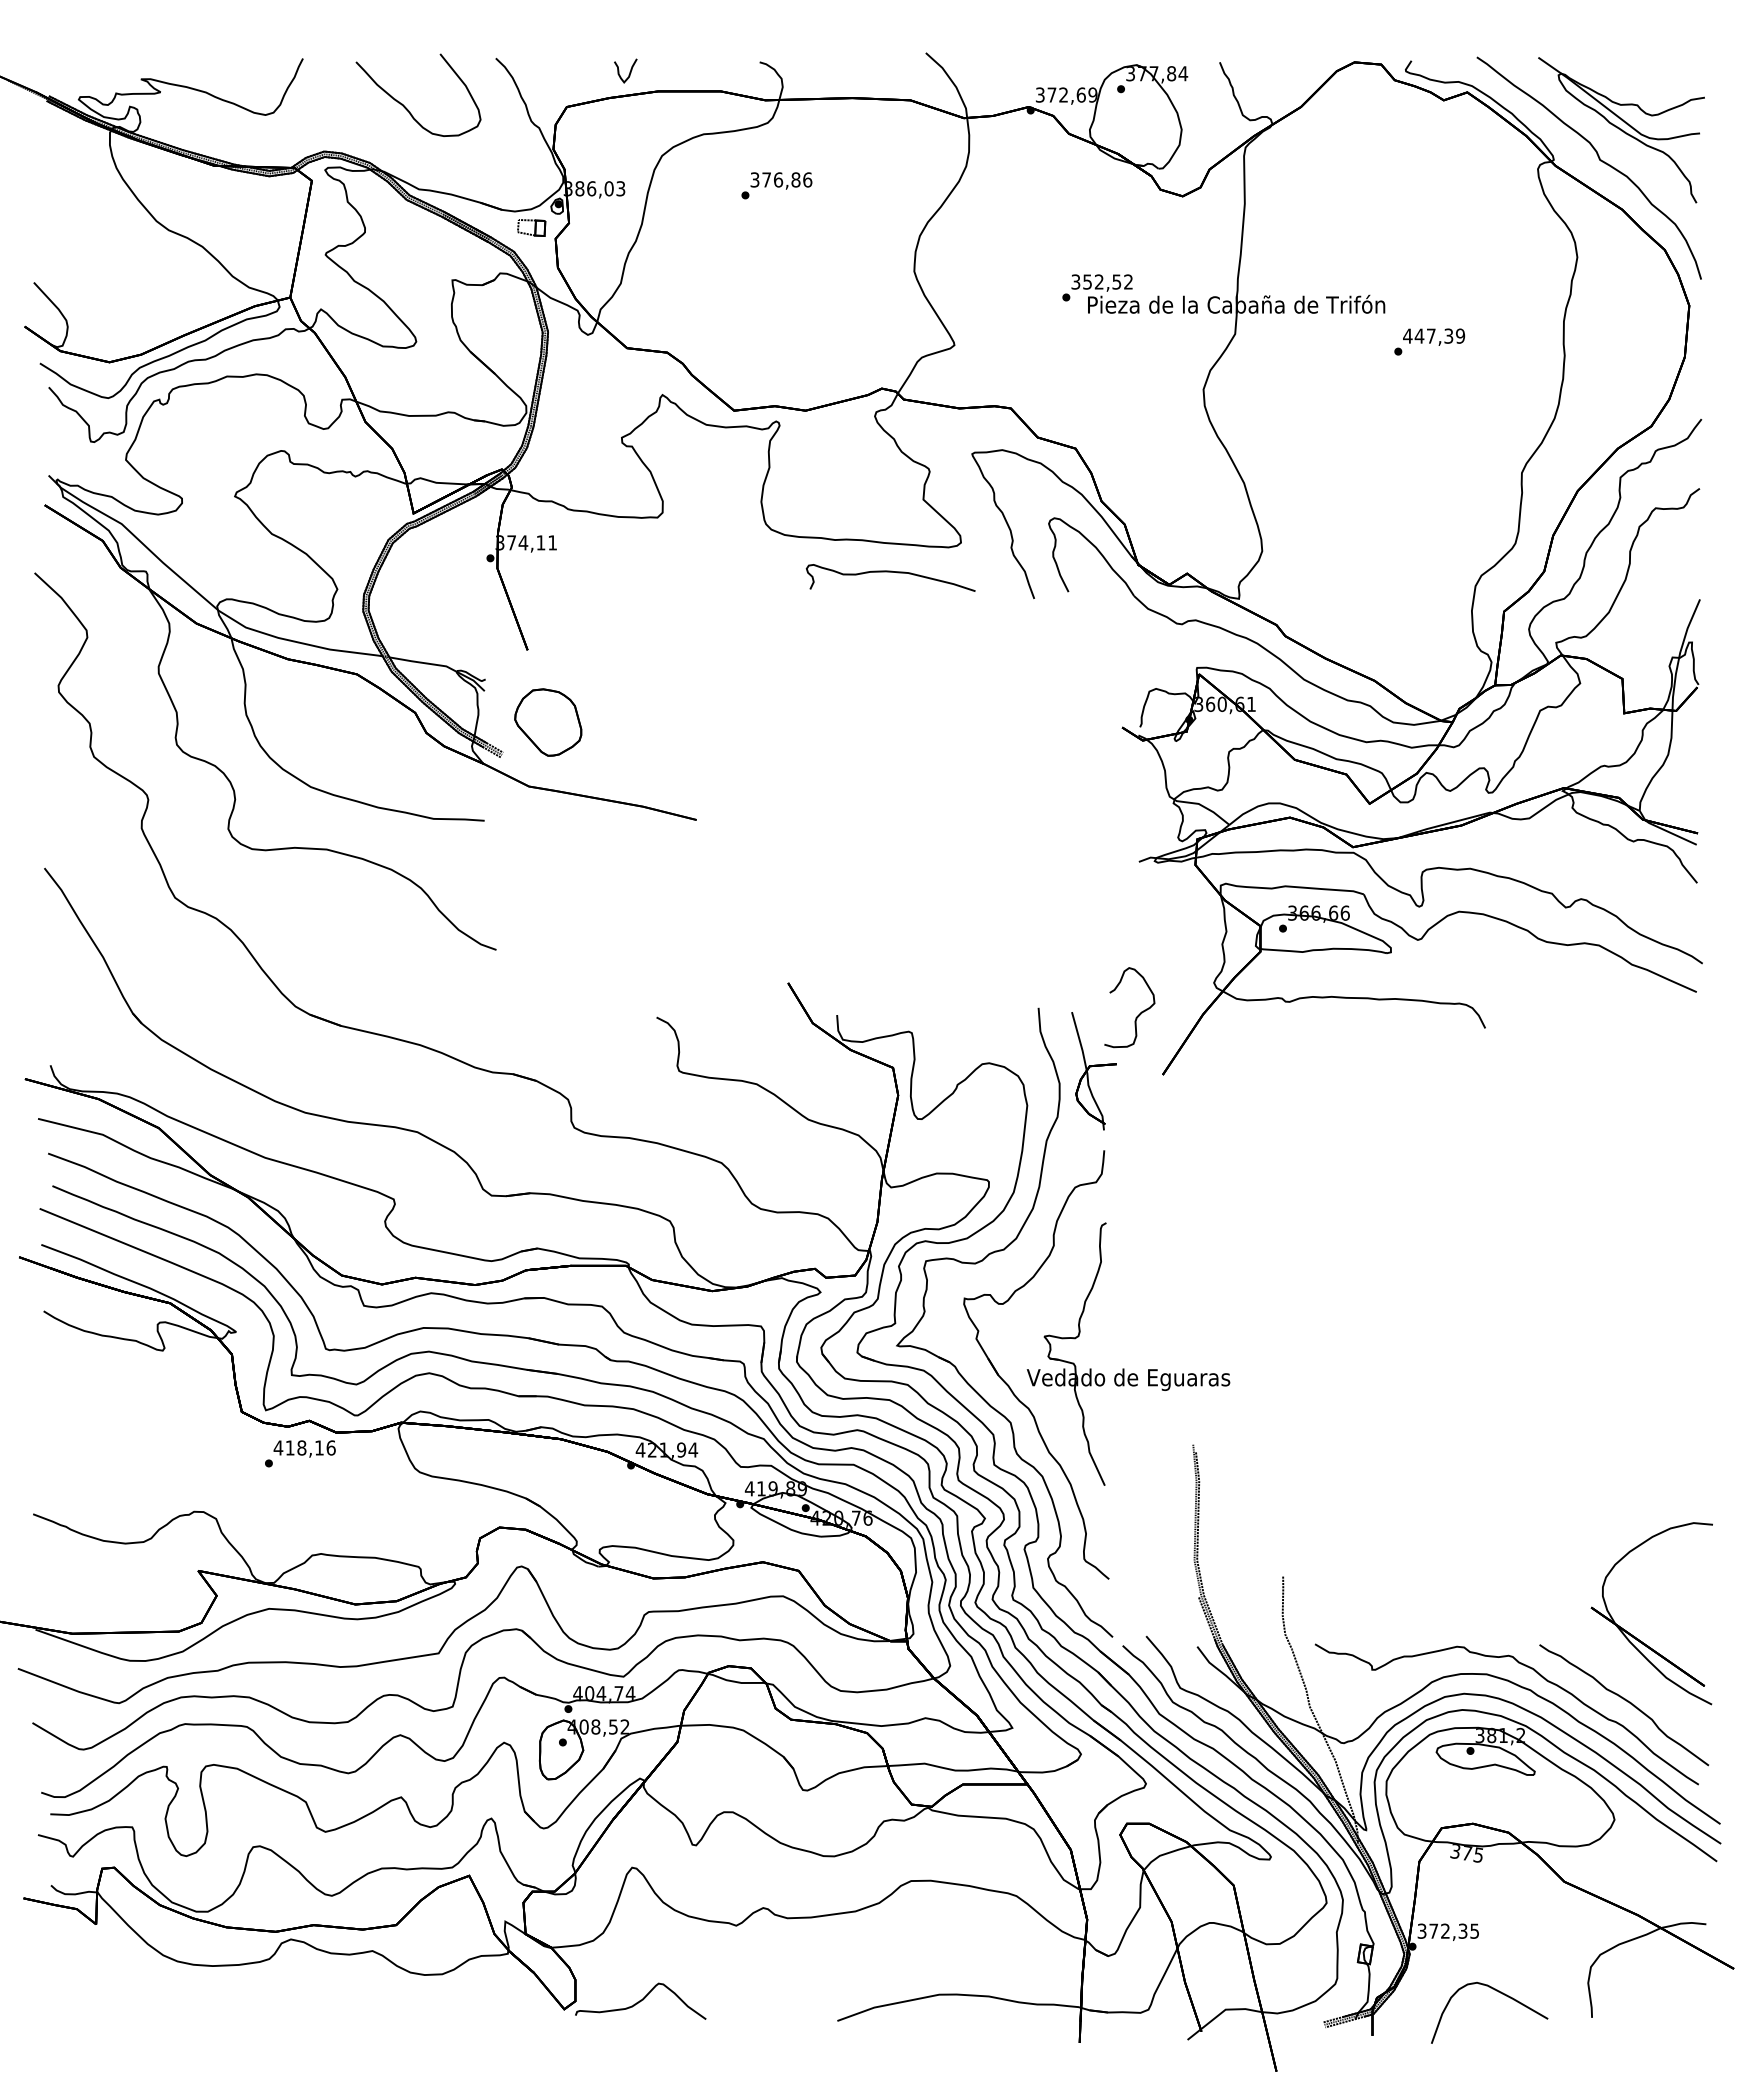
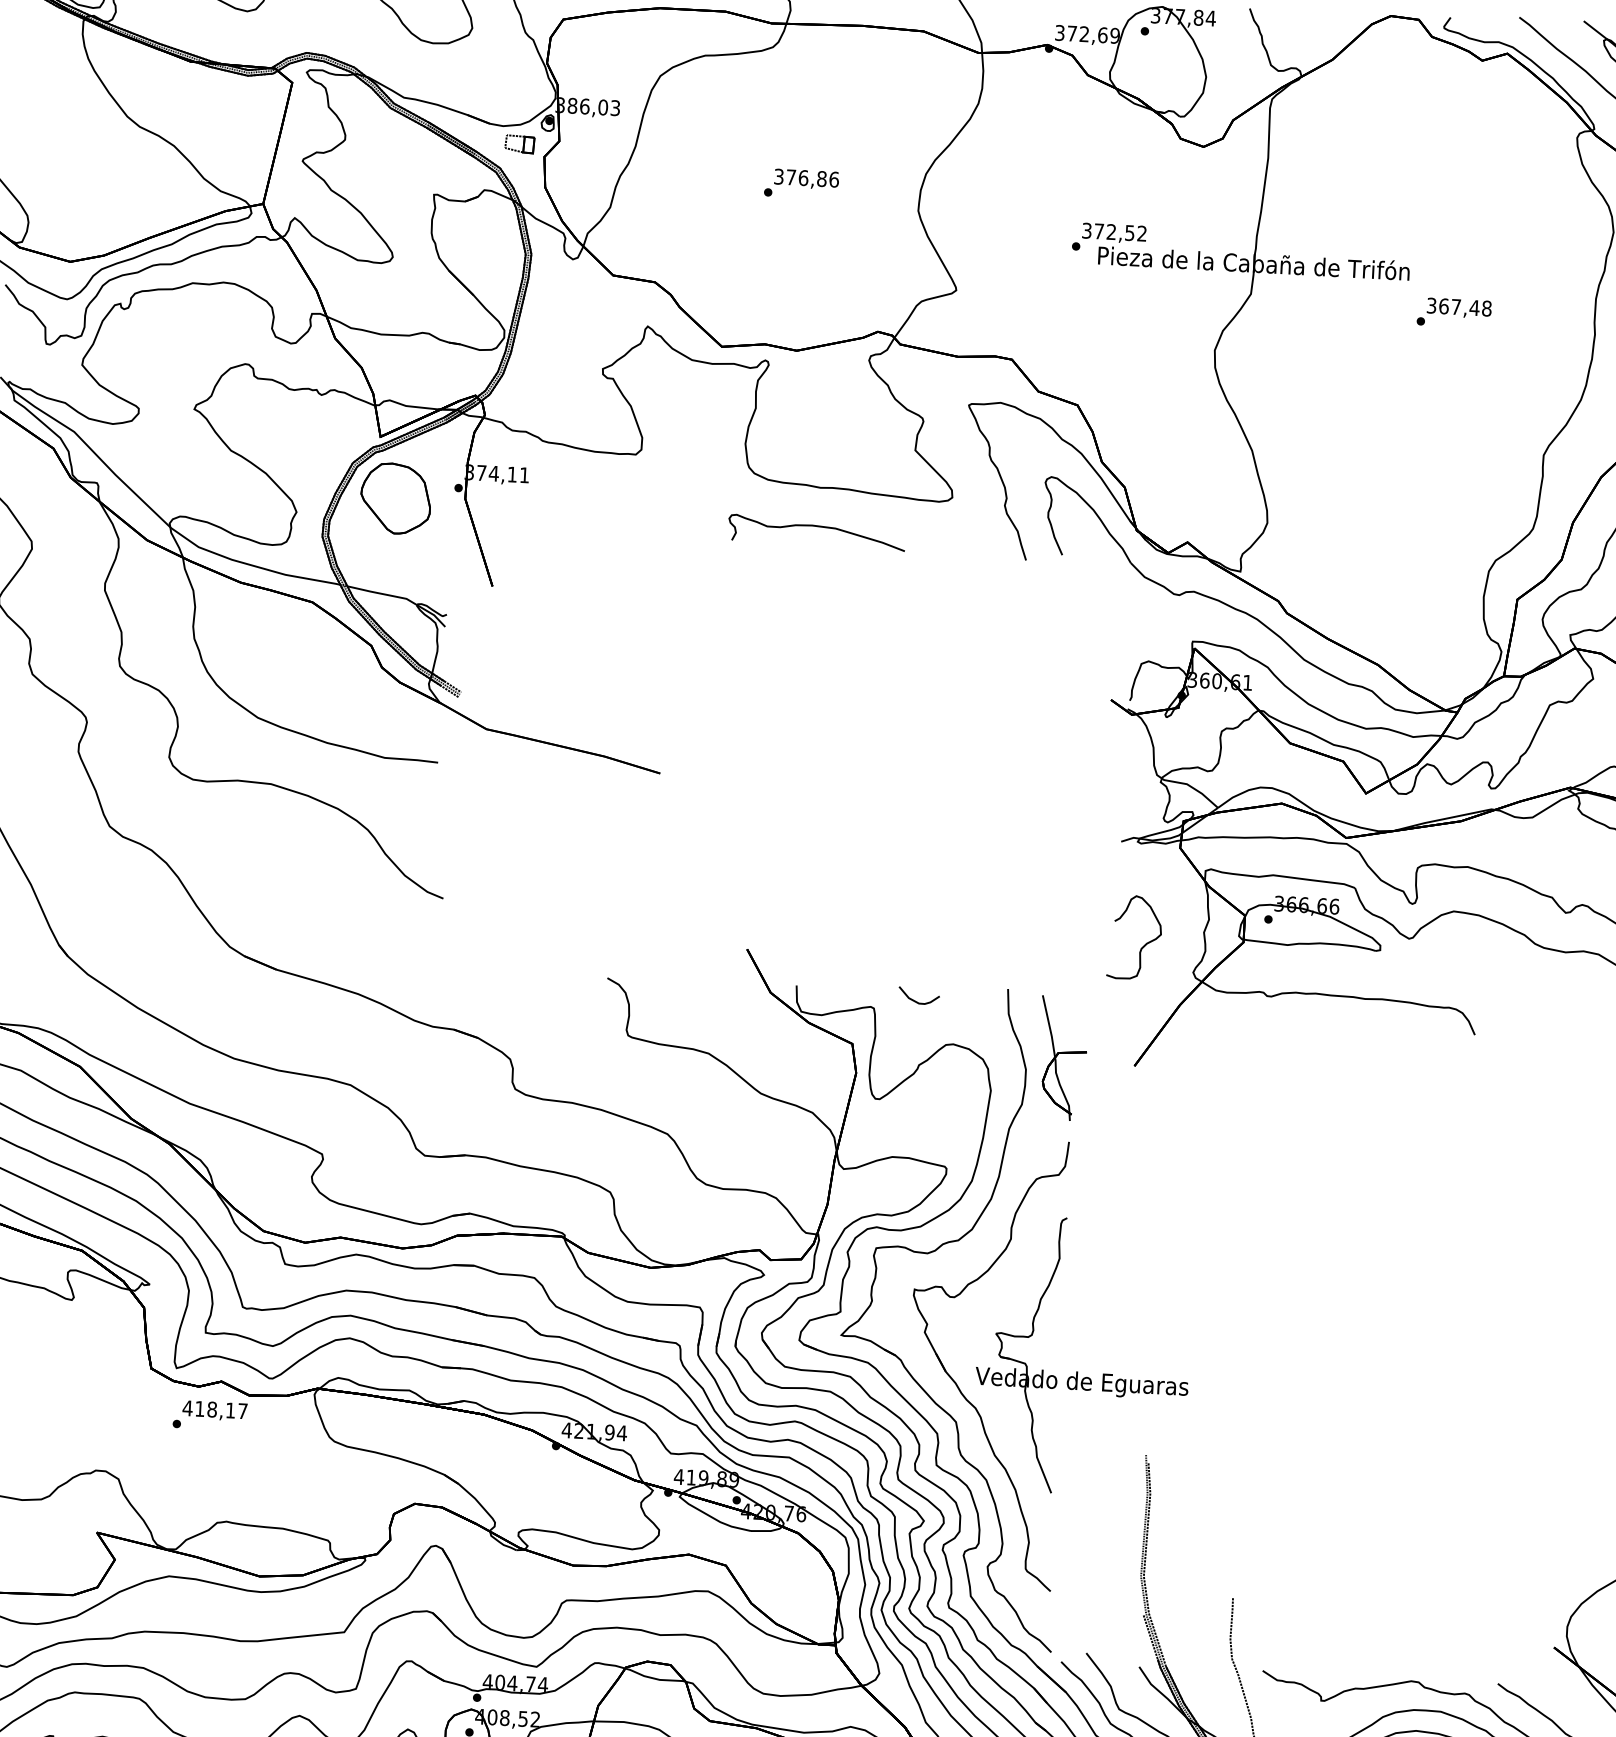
text: (776, 185) -> (801, 183), moved
text: (1087, 281) -> (1099, 230), 352,52 -> 372,52
text: (1434, 335) -> (1459, 306), 447,39 -> 367,48
curve: (890, 572) -> (816, 526), moved
part: (548, 722) -> (396, 498), moved
curve: (1137, 1015) -> (1142, 946), moved
curve: (951, 1023) -> (915, 1000), added
text: (330, 1447) -> (242, 1410), 418,16 -> 418,17

